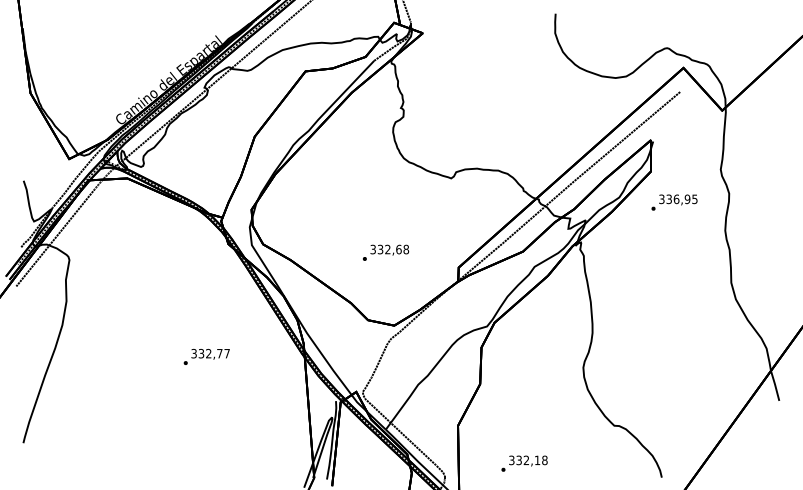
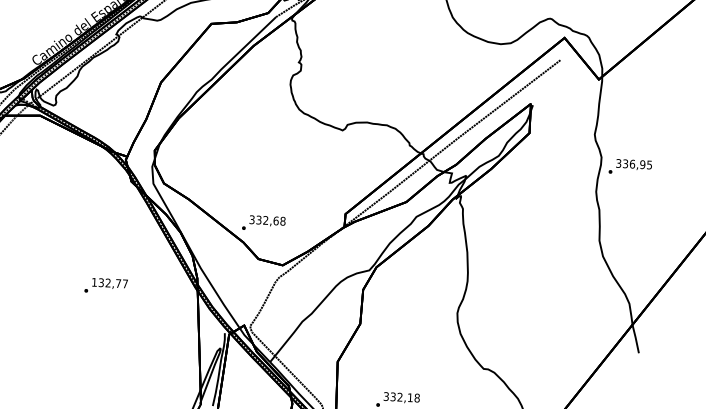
text: (674, 202) -> (630, 167), moved
text: (386, 252) -> (264, 223), moved
text: (193, 353) -> (93, 282), 332,77 -> 132,77

